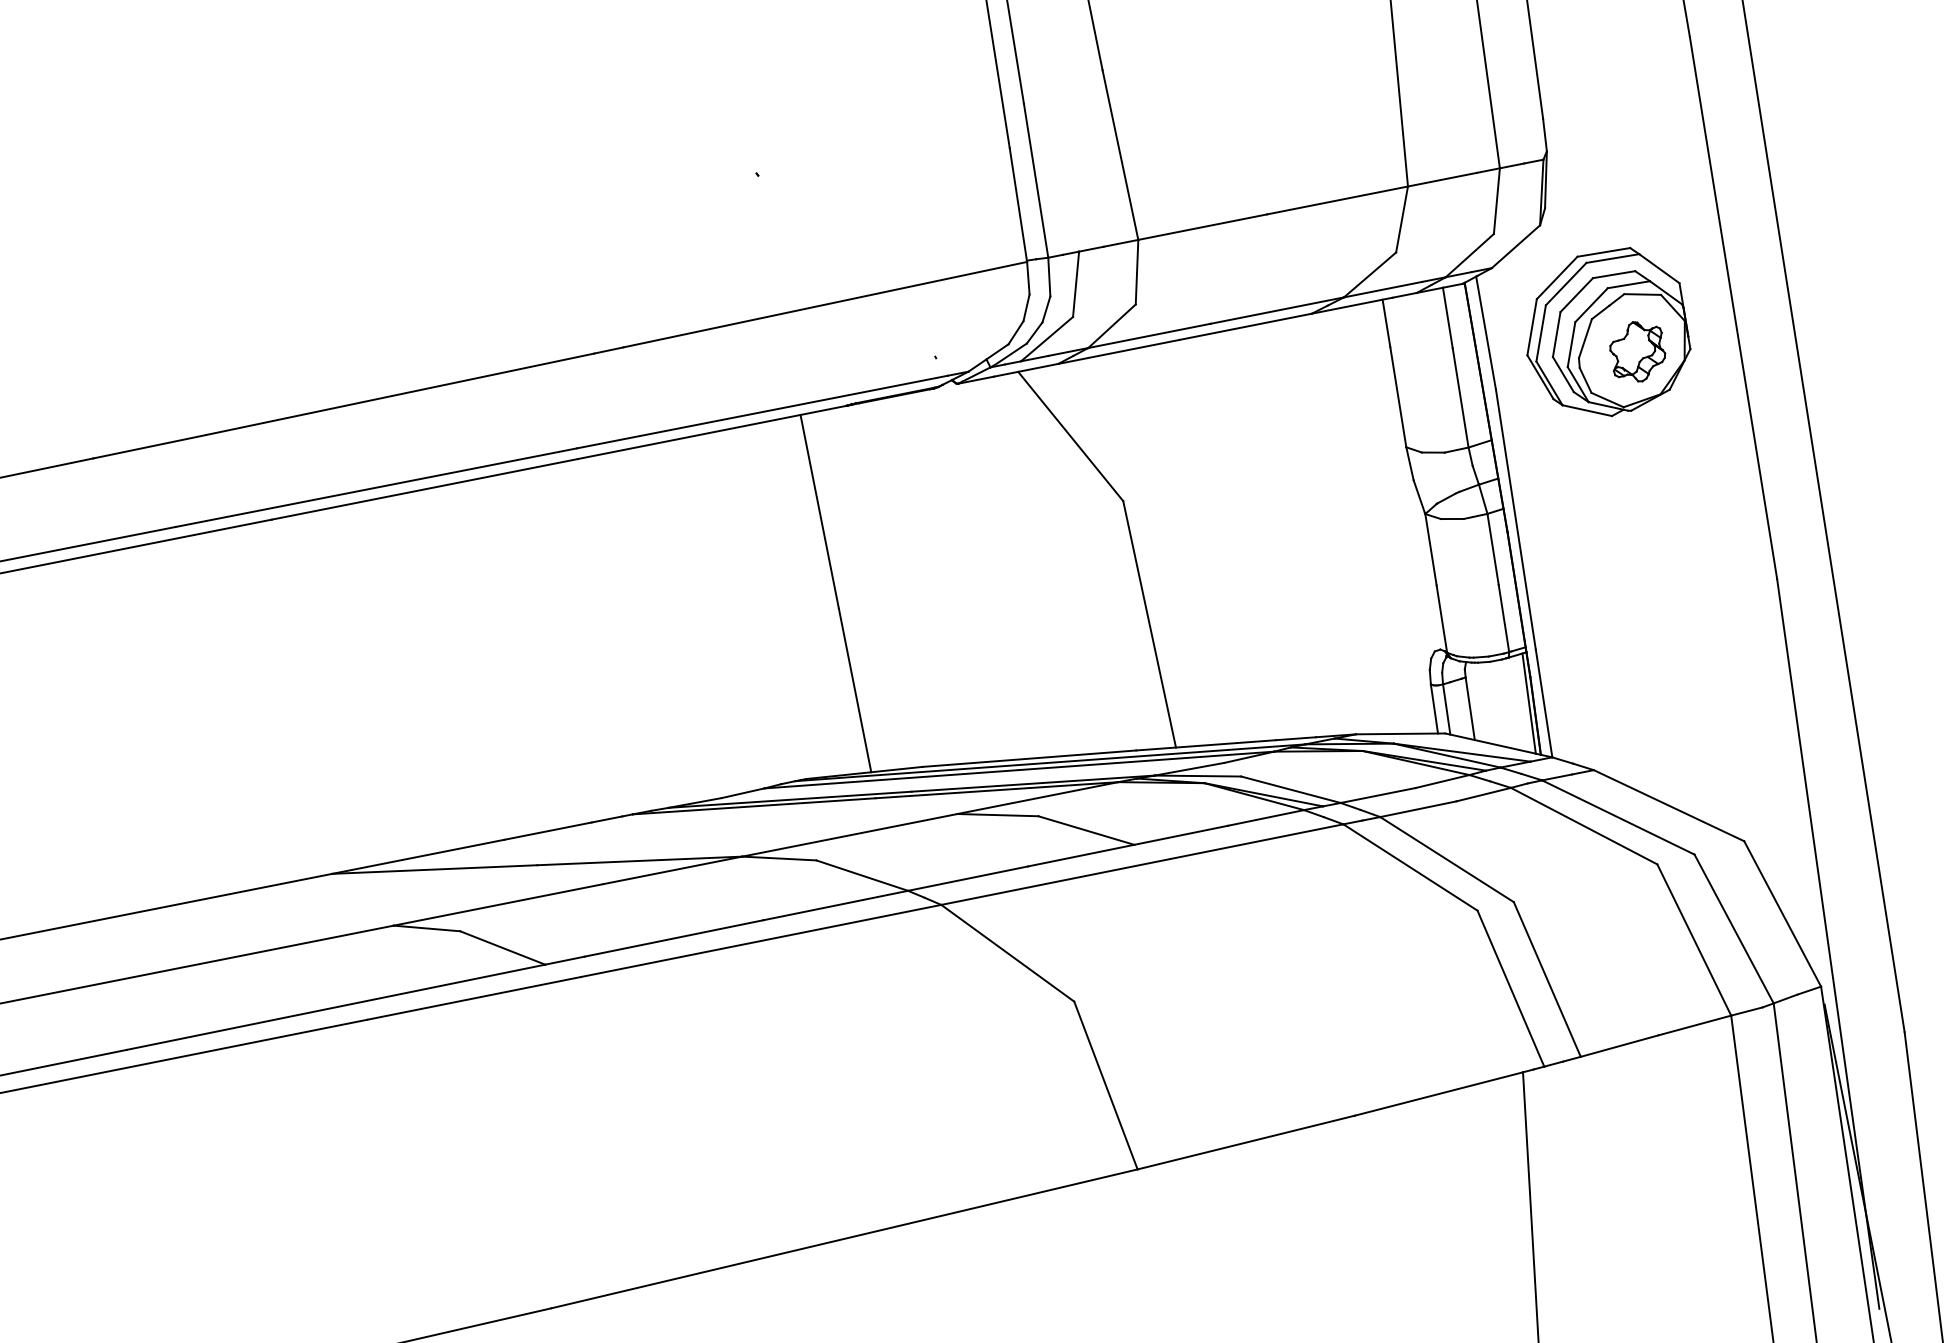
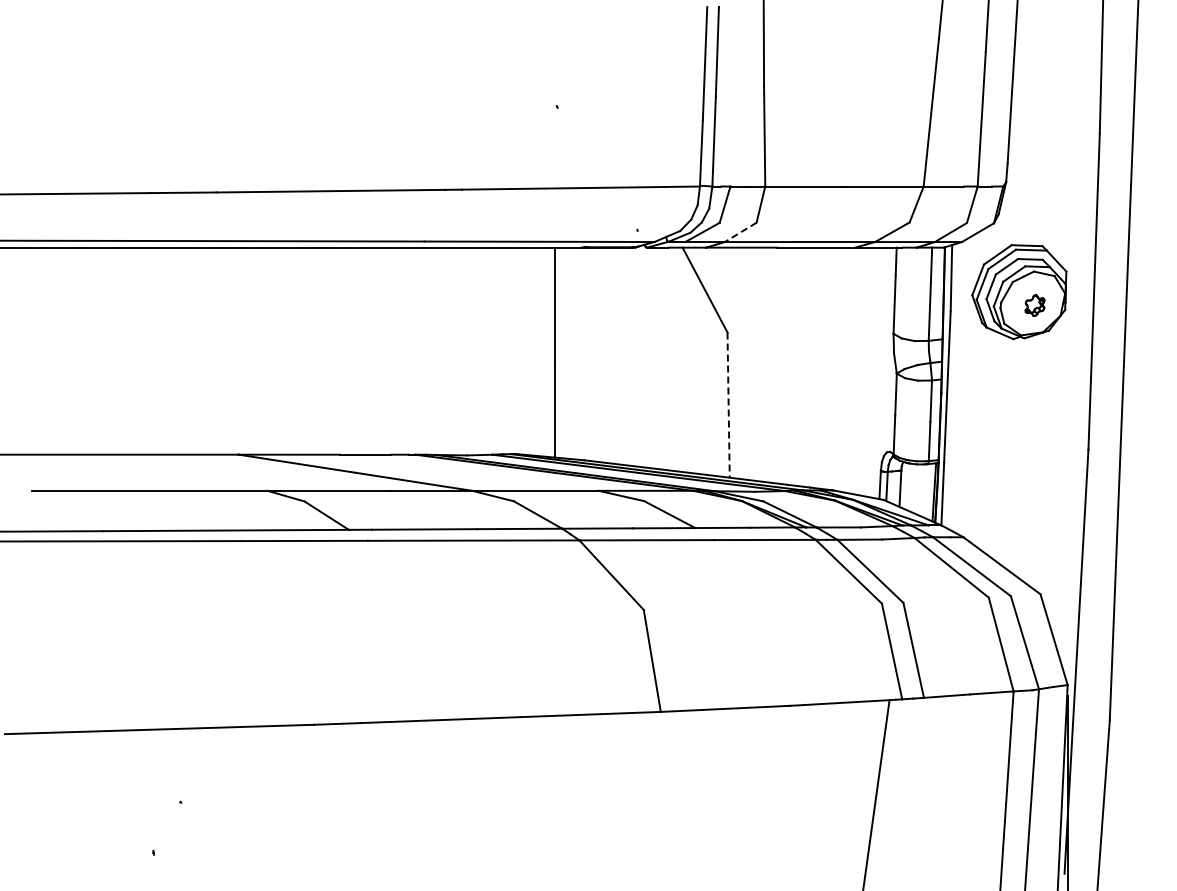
line: (1111, 326) -> (740, 232), solid -> dashed
part: (1636, 351) -> (1034, 305), size x0.6
line: (1149, 625) -> (728, 405), solid -> dashed

